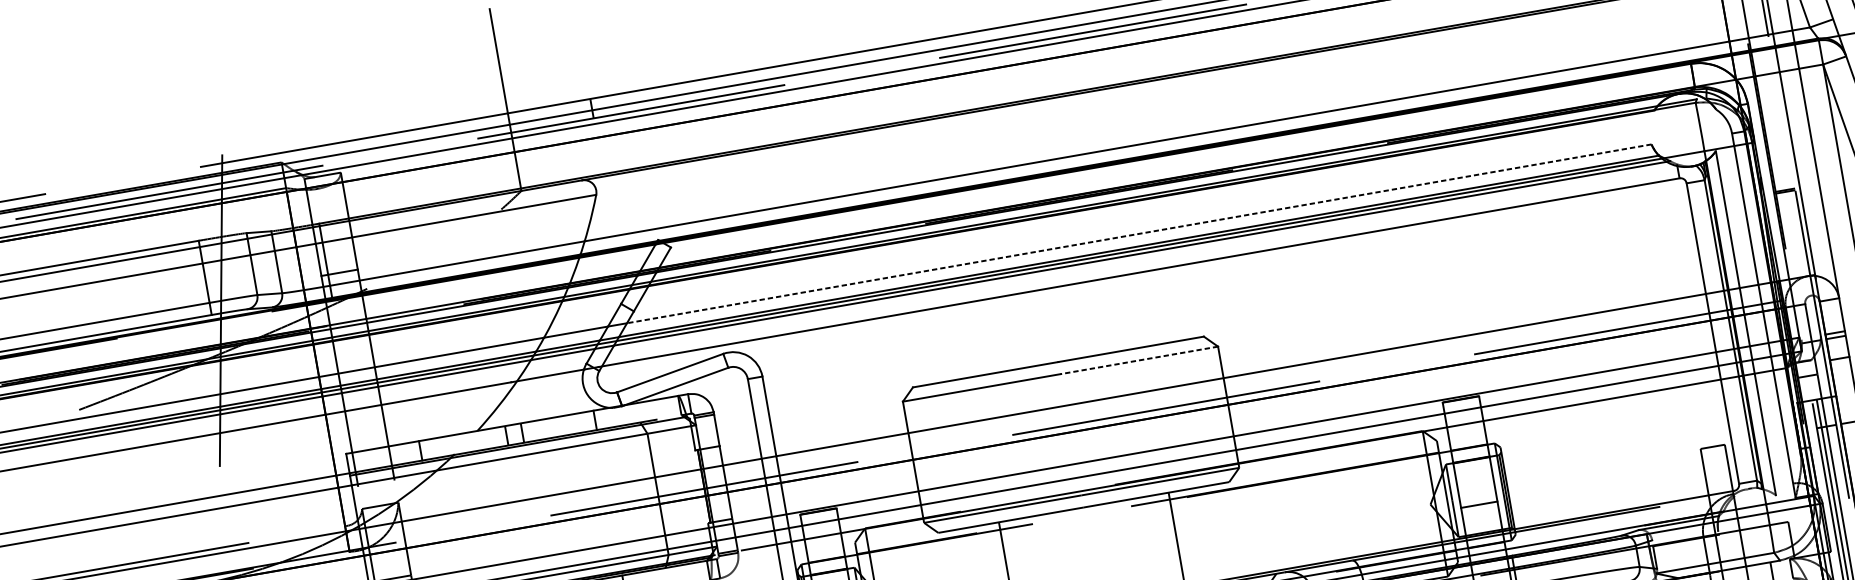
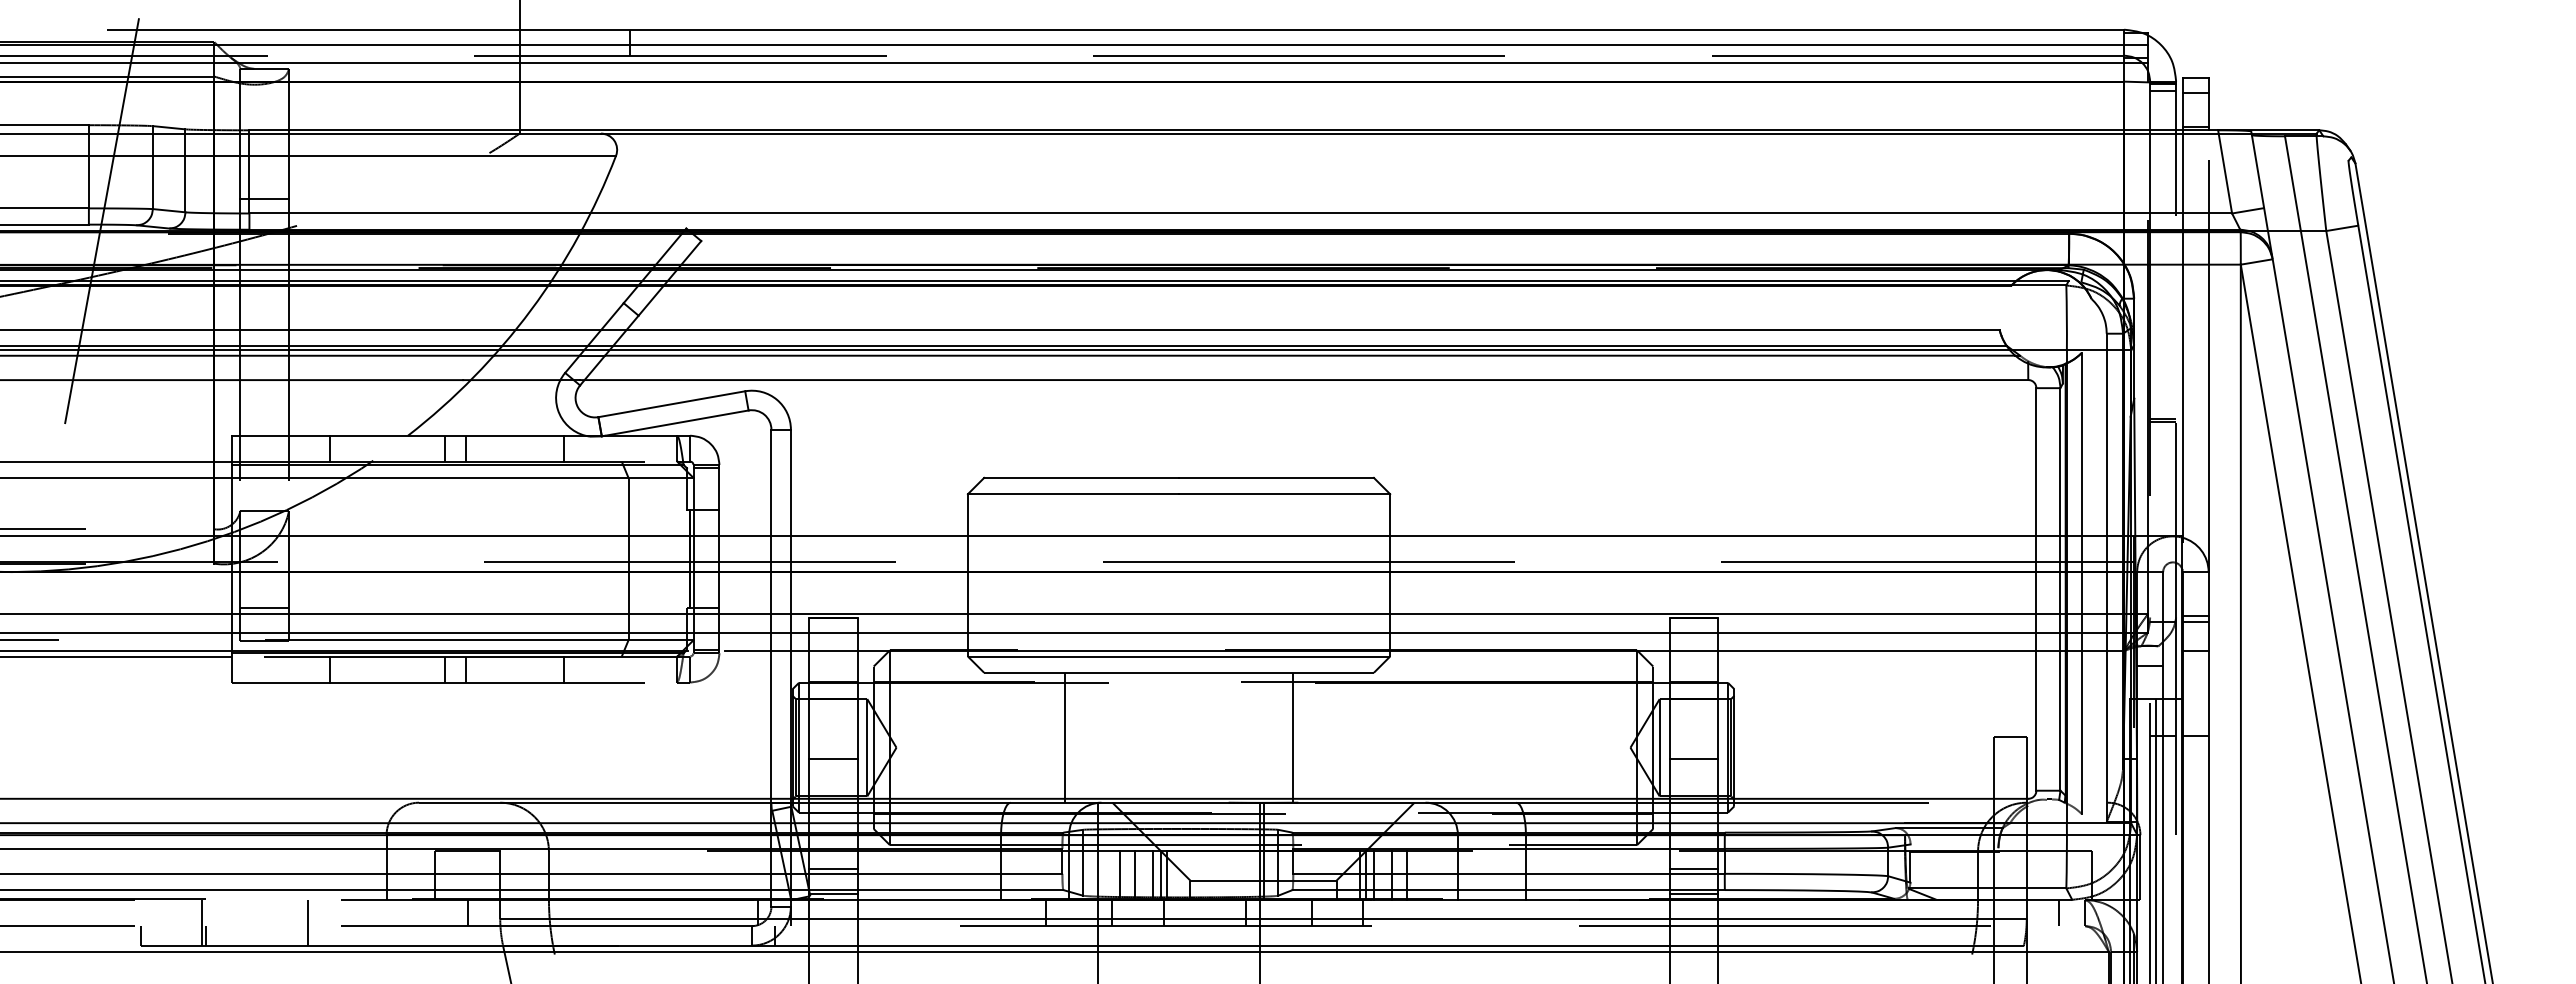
line: (1138, 233) -> (1312, 329), dashed -> solid
line: (1139, 360) -> (1284, 494), dashed -> solid

